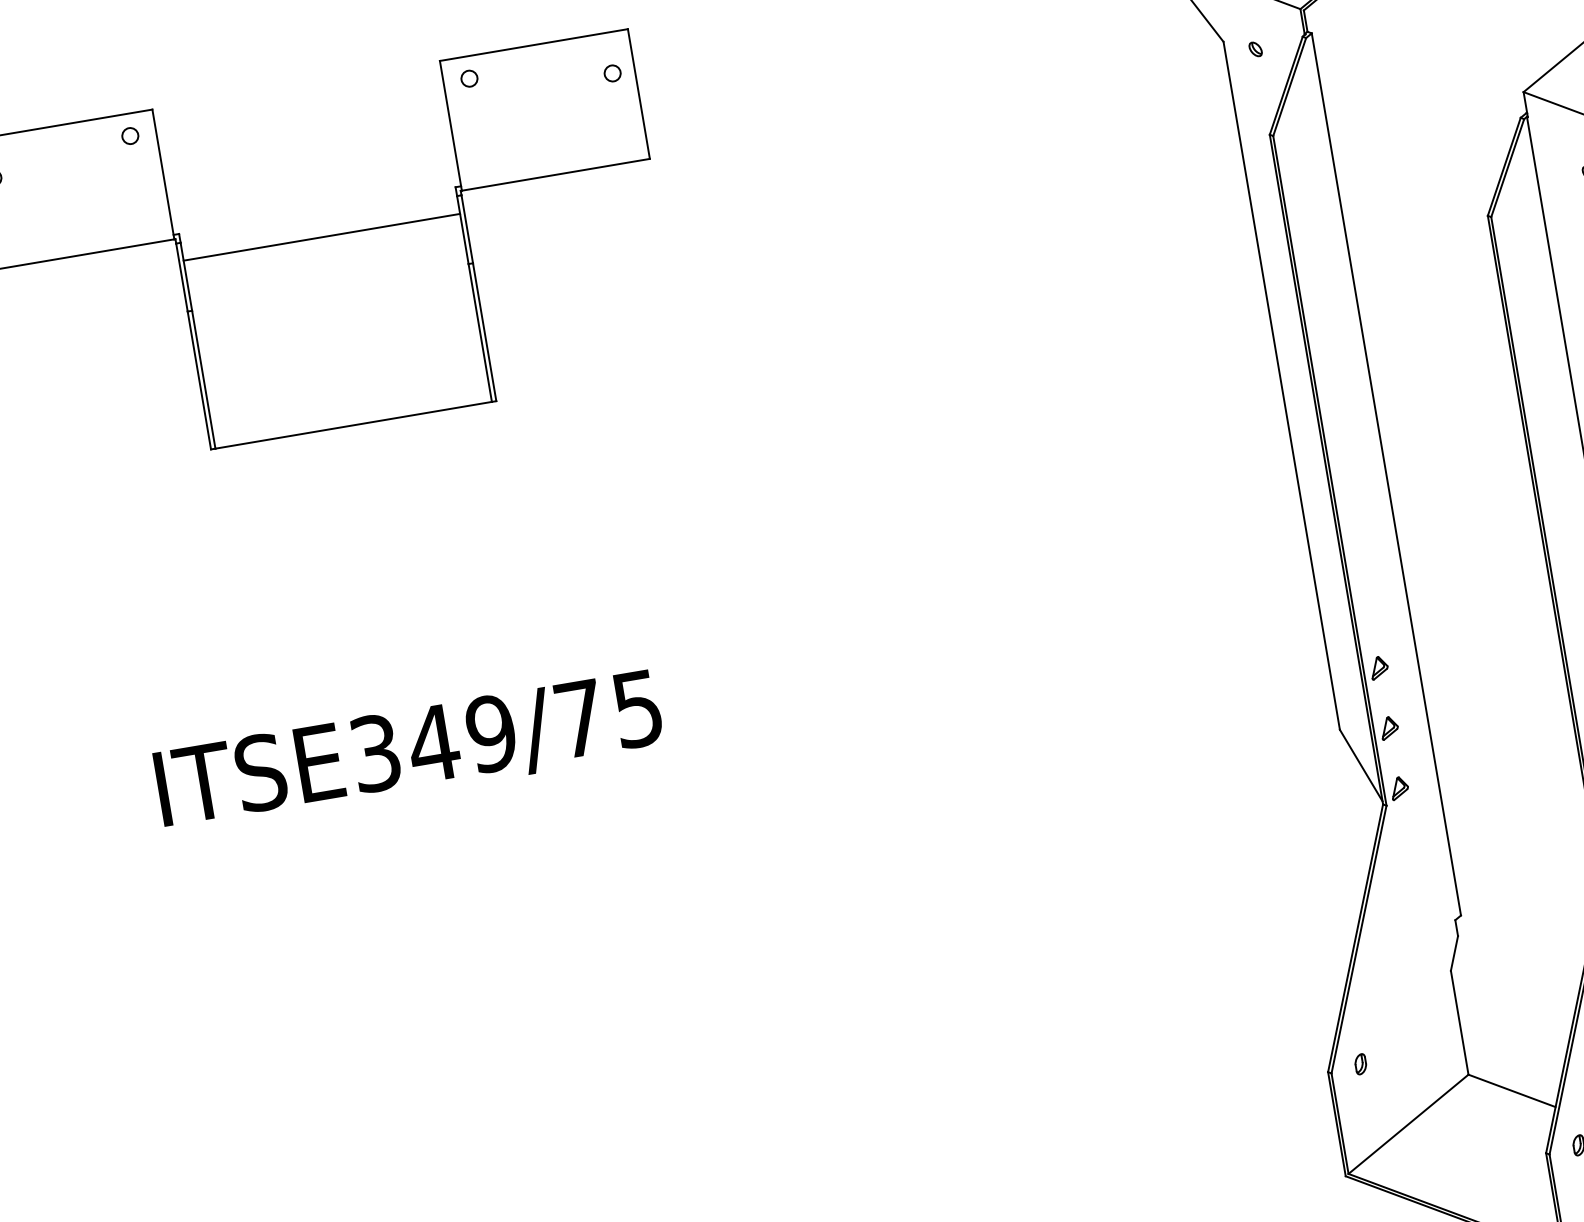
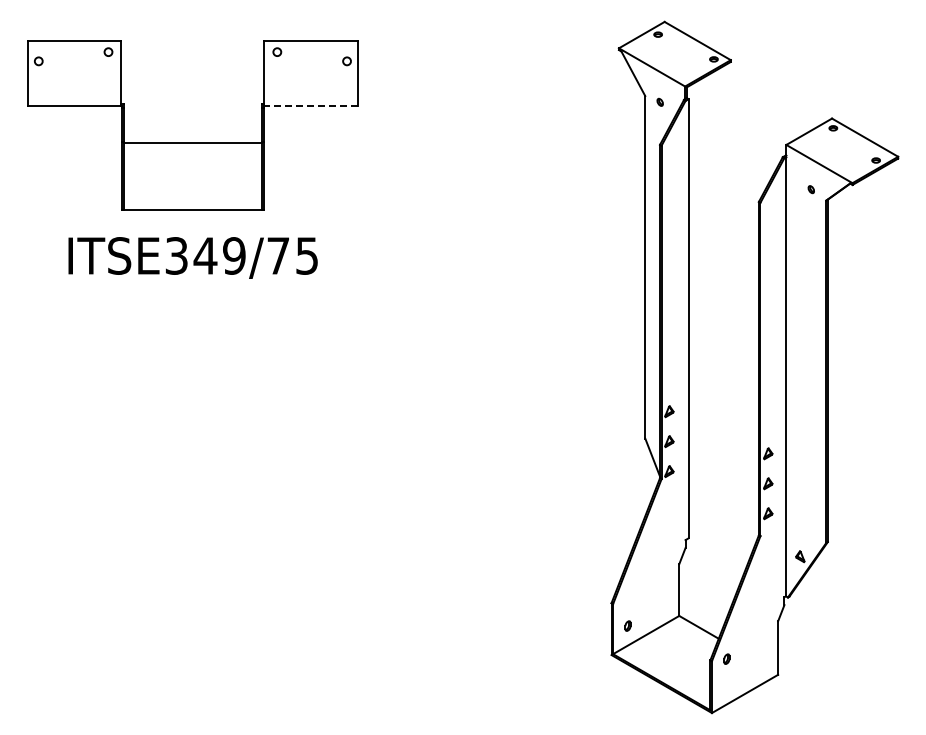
line: (556, 174) -> (311, 105), solid -> dashed
line: (320, 236) -> (192, 142), moved
text: (407, 751) -> (192, 257), moved
part: (1359, 1063) -> (627, 625), moved

